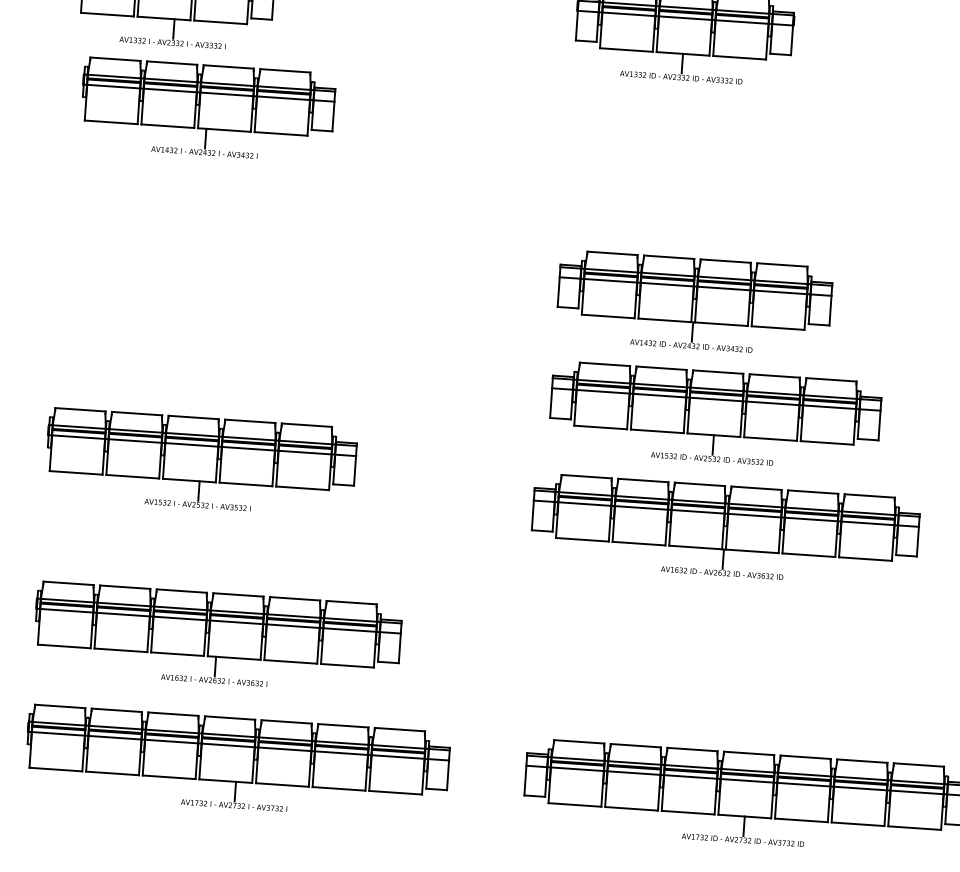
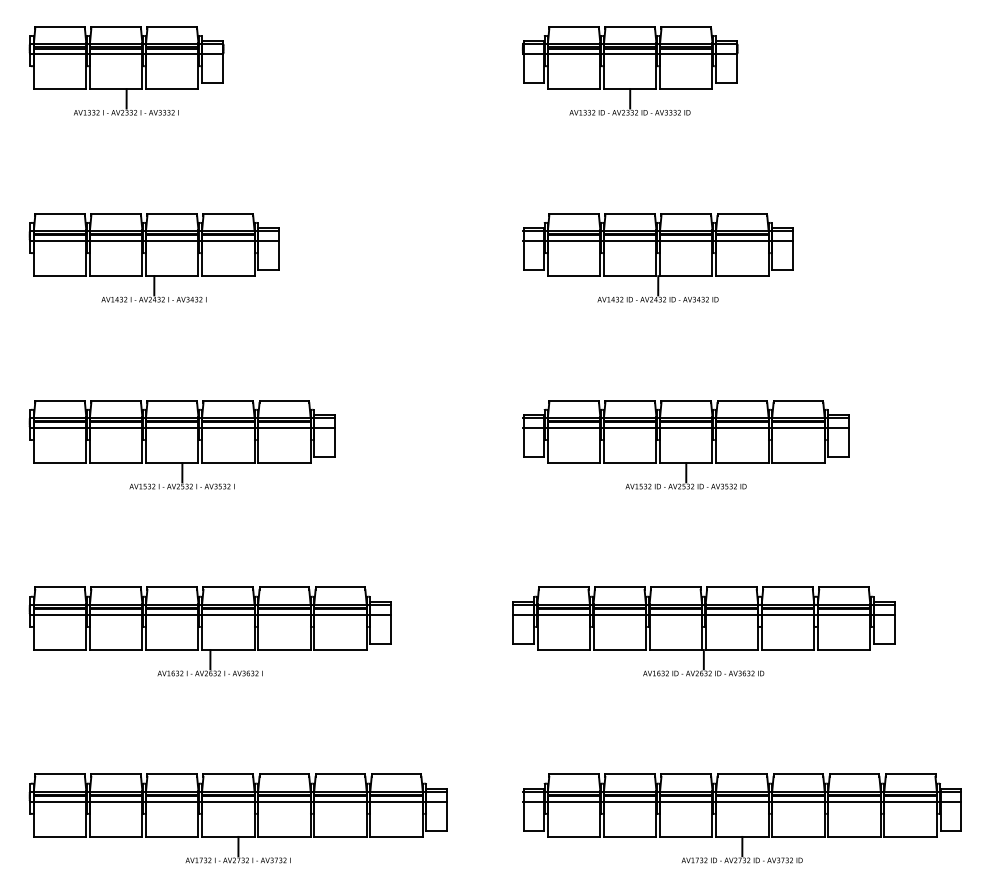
part: (206, 109) -> (153, 257), moved
part: (693, 303) -> (657, 257), moved
part: (200, 462) -> (181, 444), moved
part: (724, 530) -> (703, 631), moved
part: (216, 638) -> (209, 631), moved

